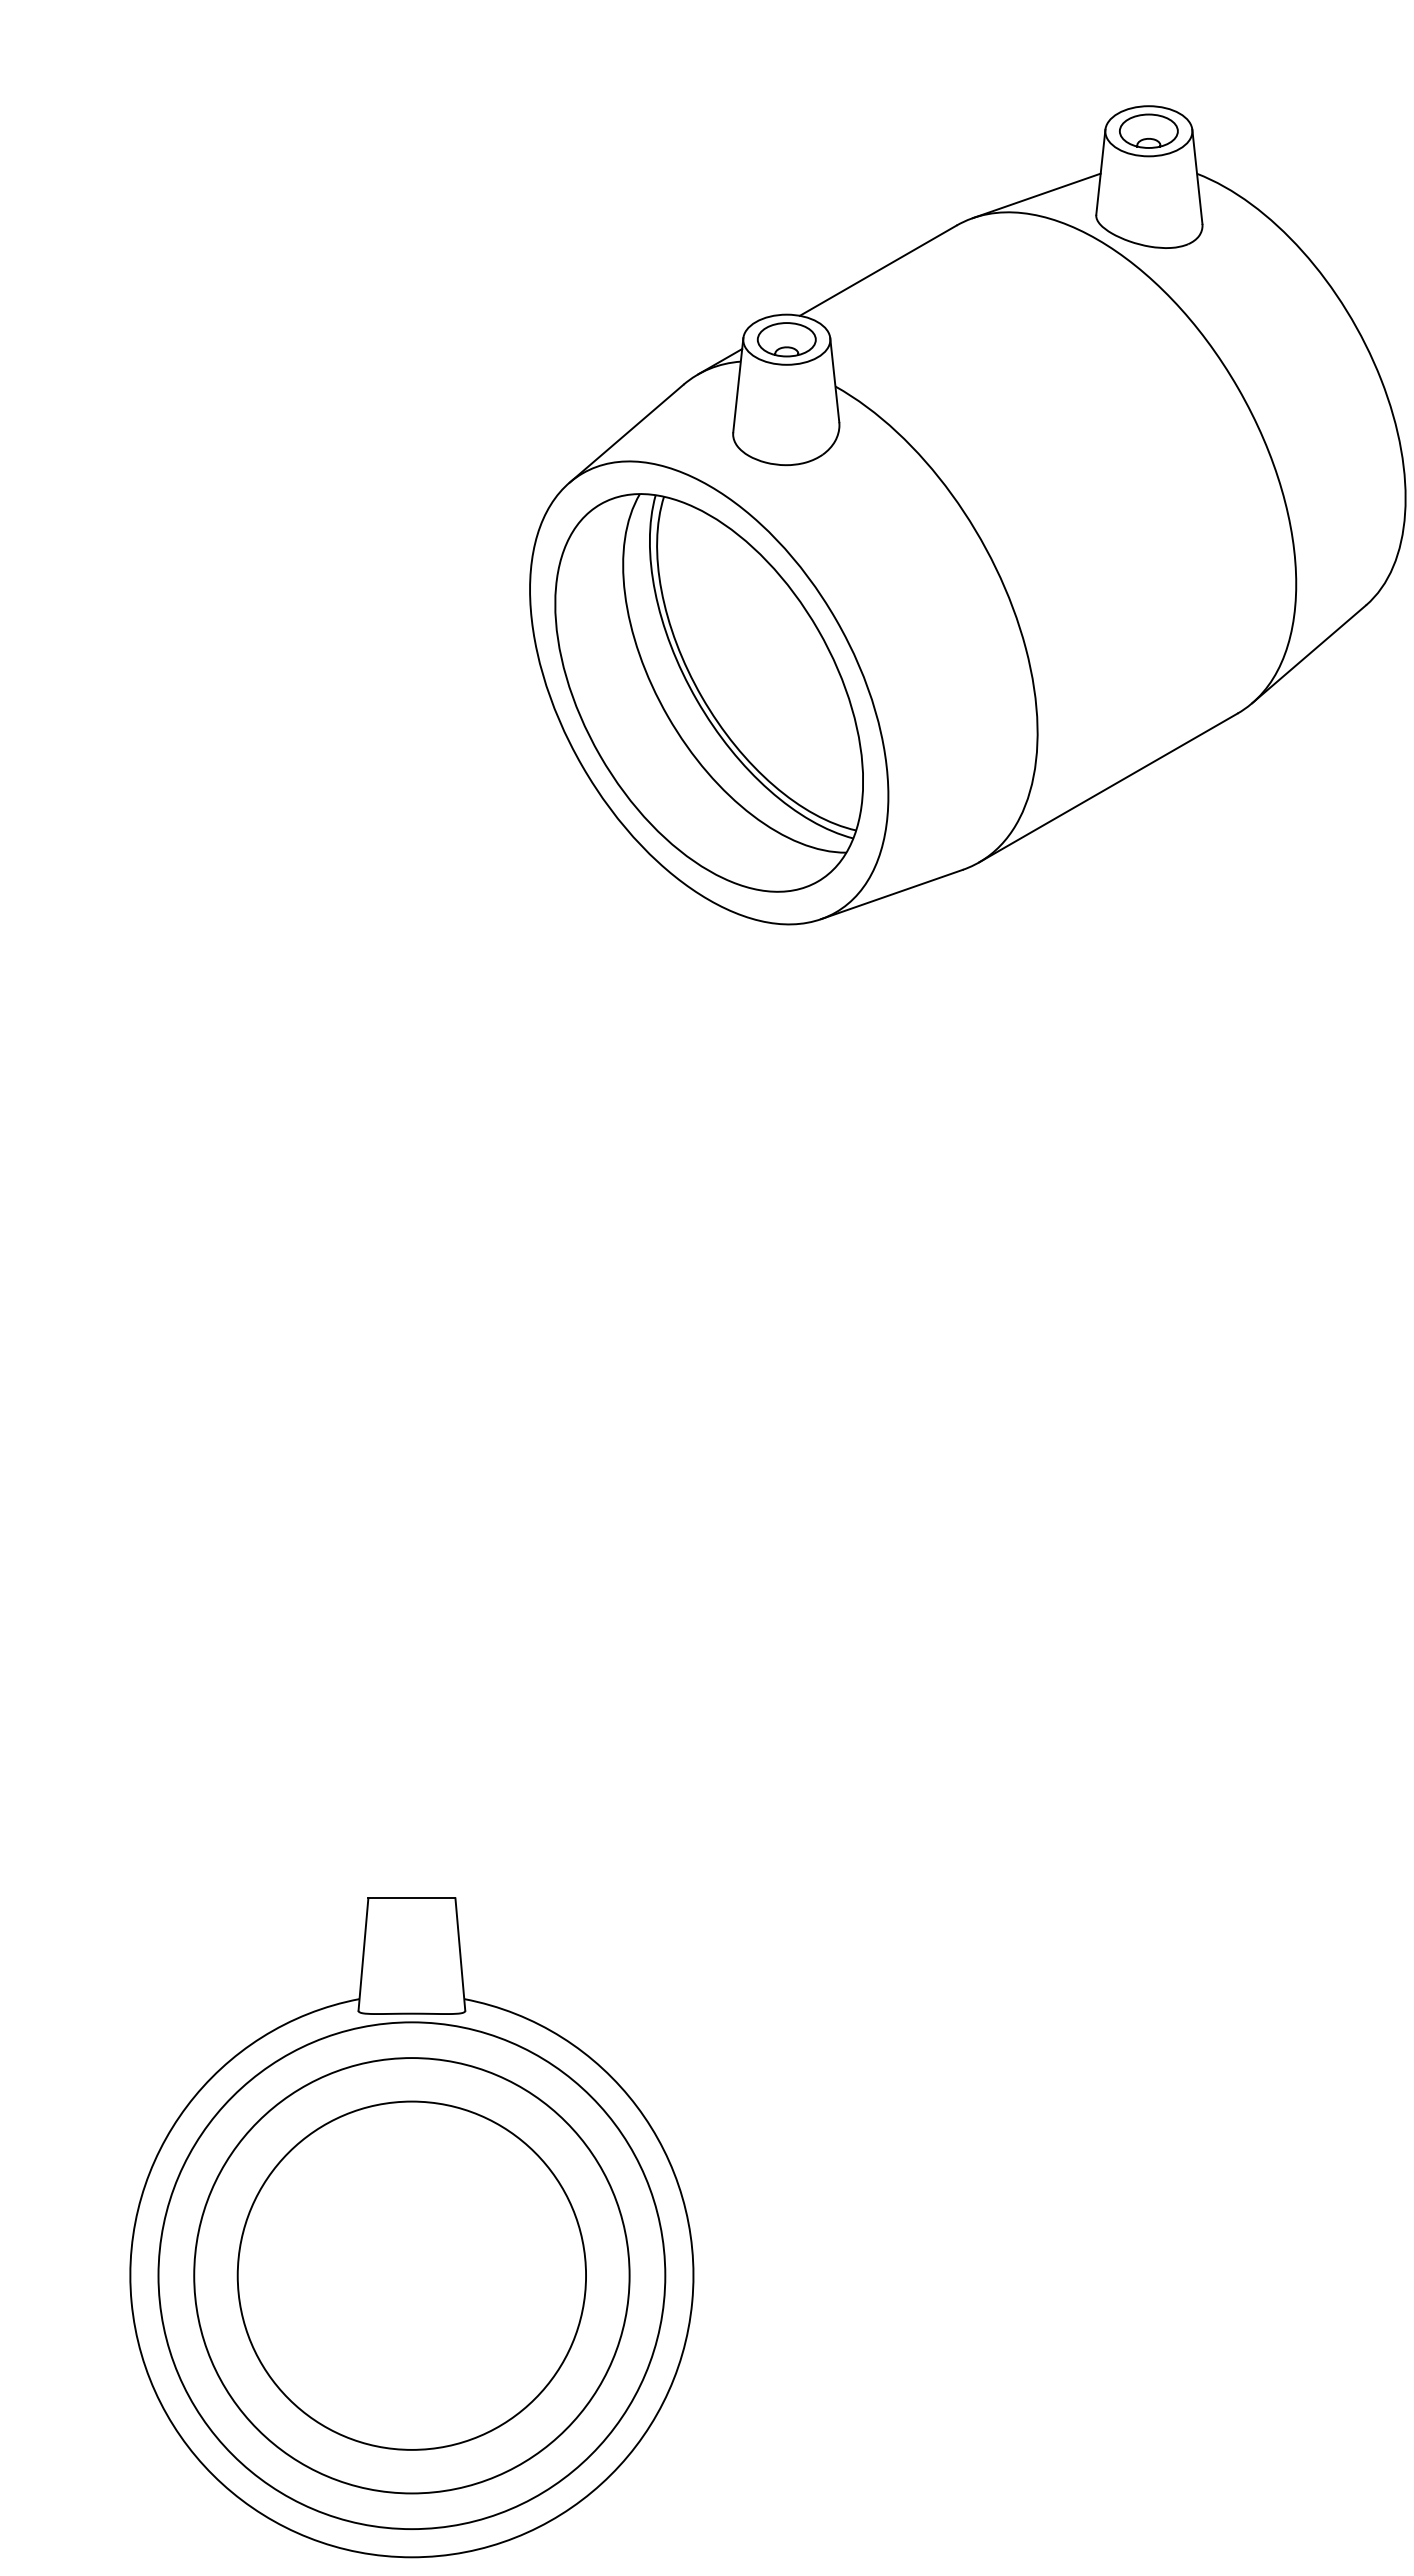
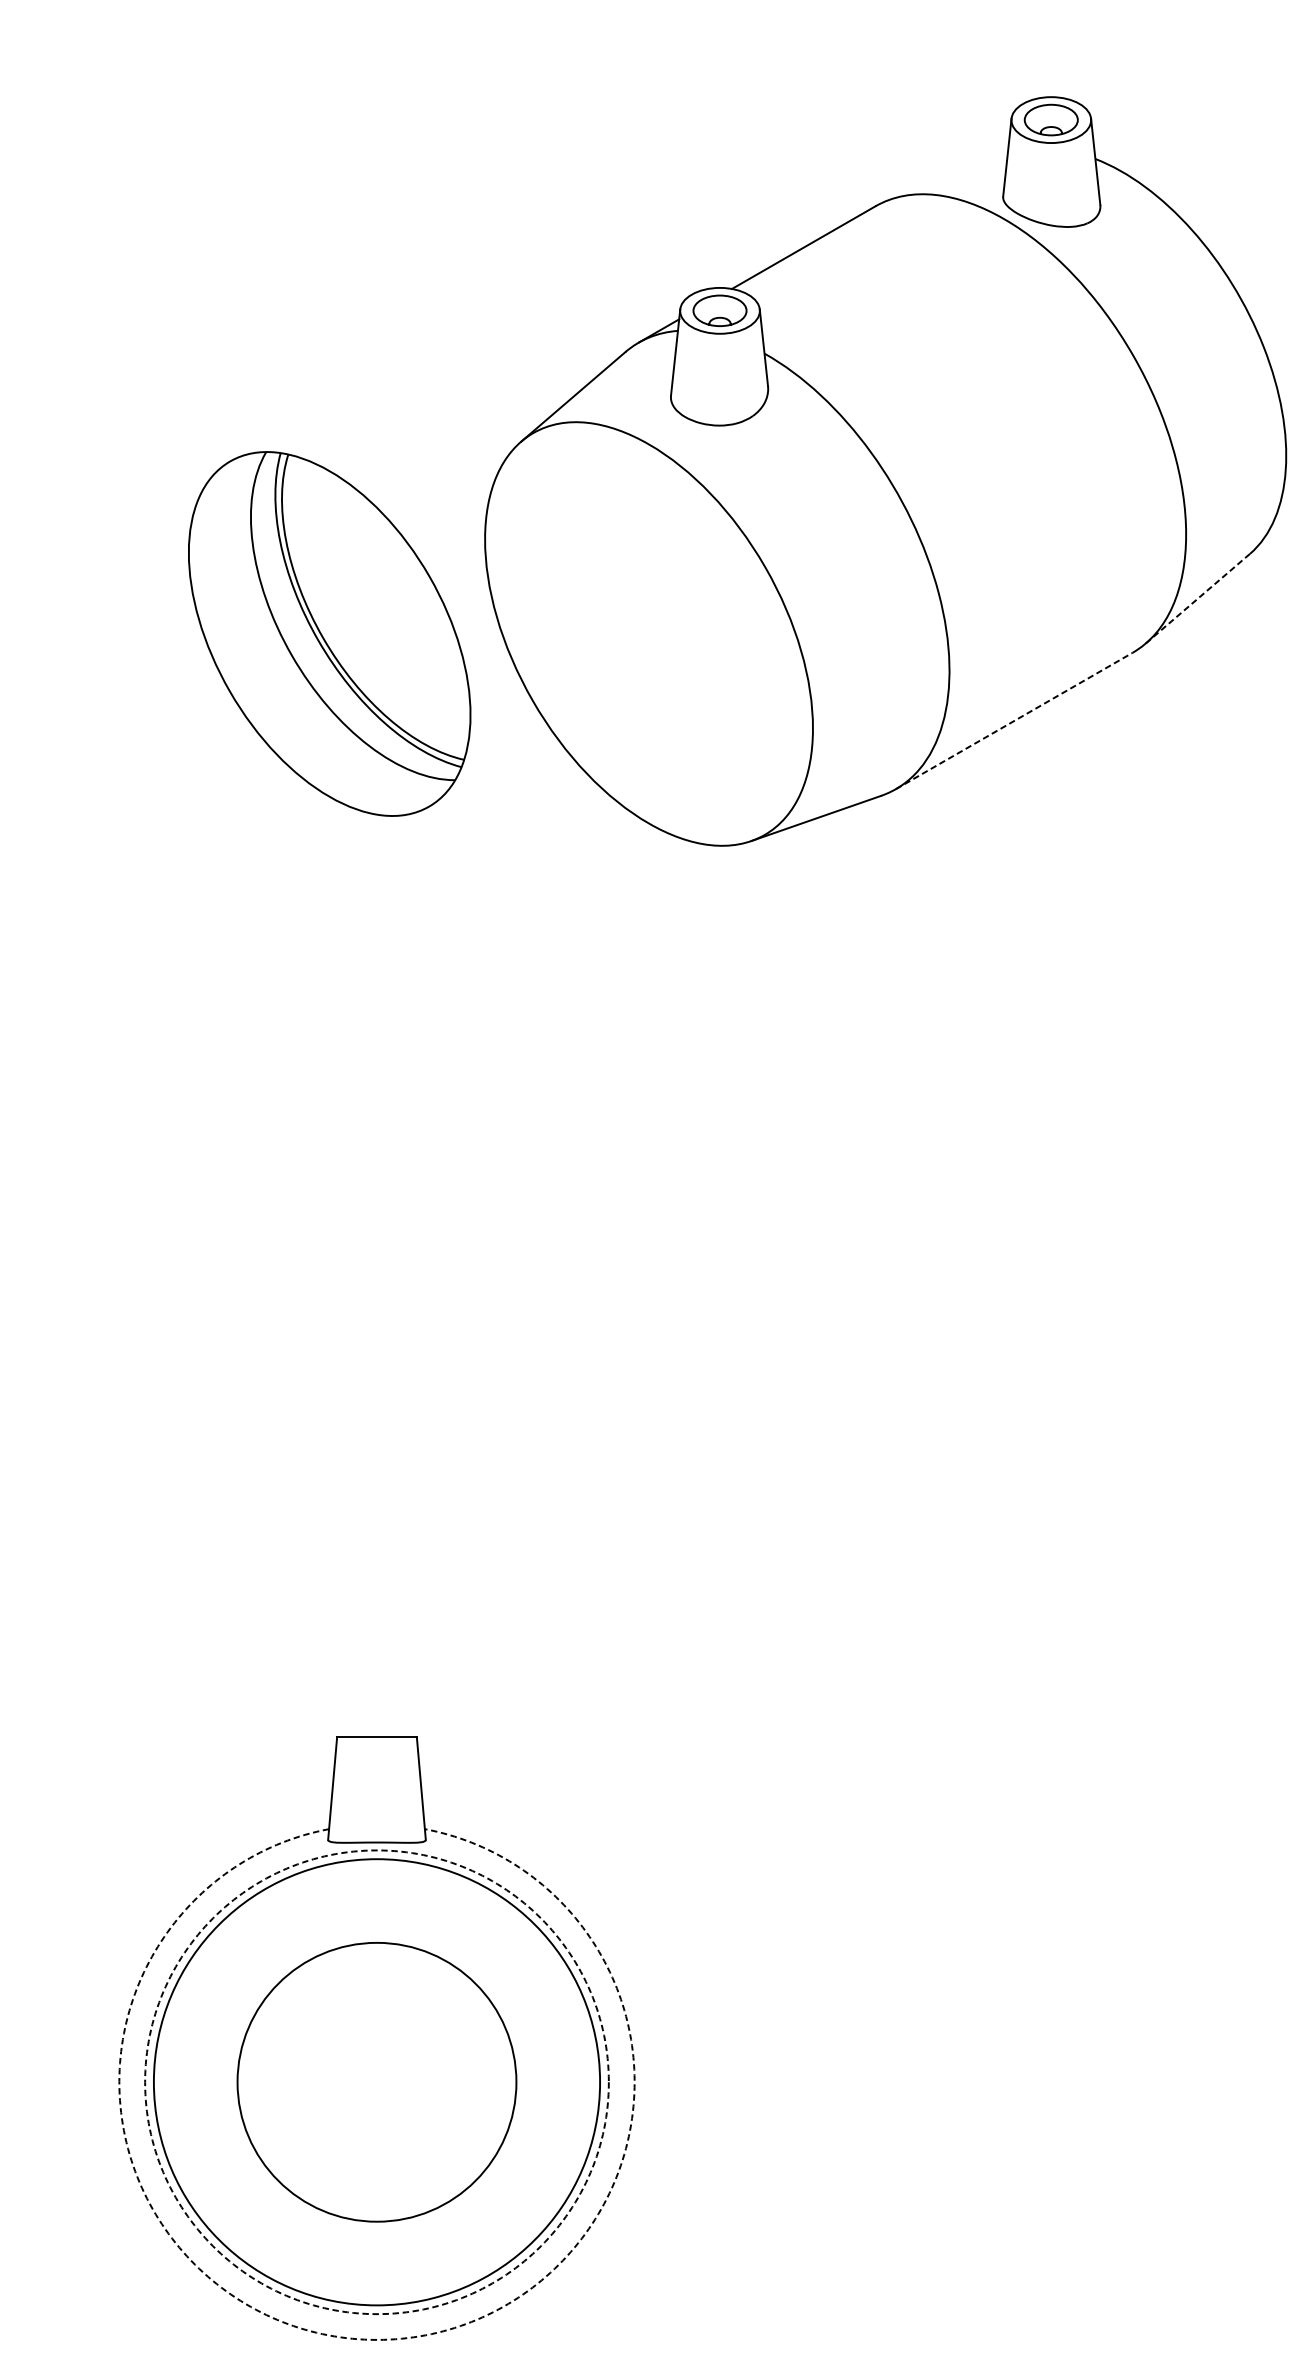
line: (1036, 195) -> (948, 178), removed
line: (1308, 654) -> (1197, 598), solid -> dashed
part: (708, 692) -> (329, 633), moved
line: (1108, 787) -> (1014, 720), solid -> dashed
circle: (411, 2275) -> (376, 2082), size x0.7
circle: (411, 2275) -> (376, 2082), size x1.4
circle: (411, 2275) -> (376, 2082), solid -> dashed
arc: (411, 2557) -> (376, 2340), solid -> dashed

